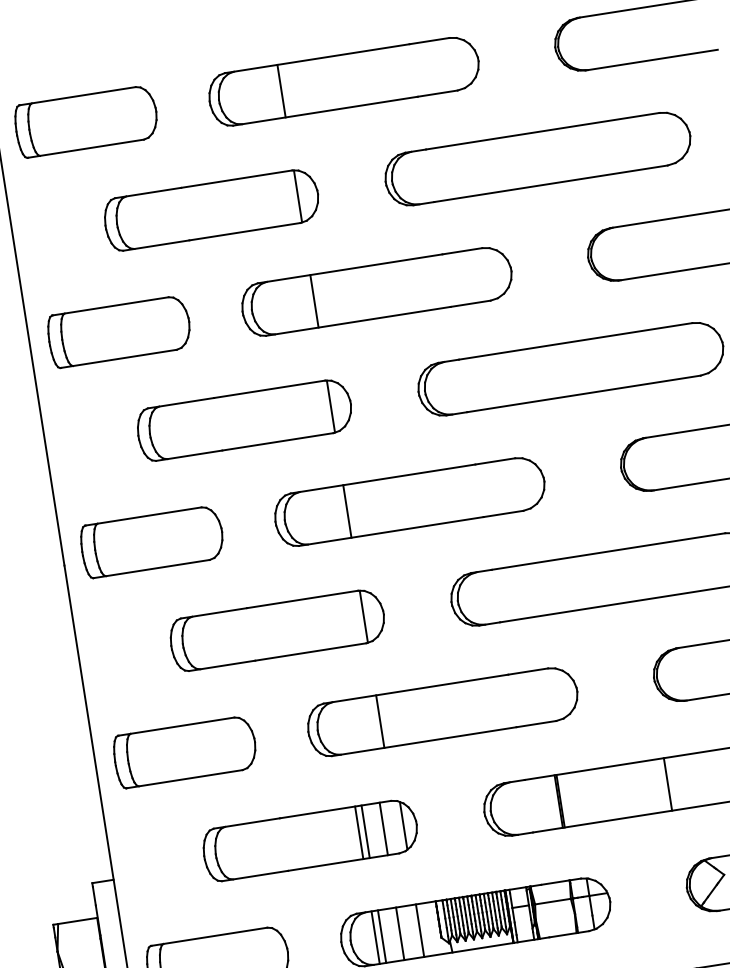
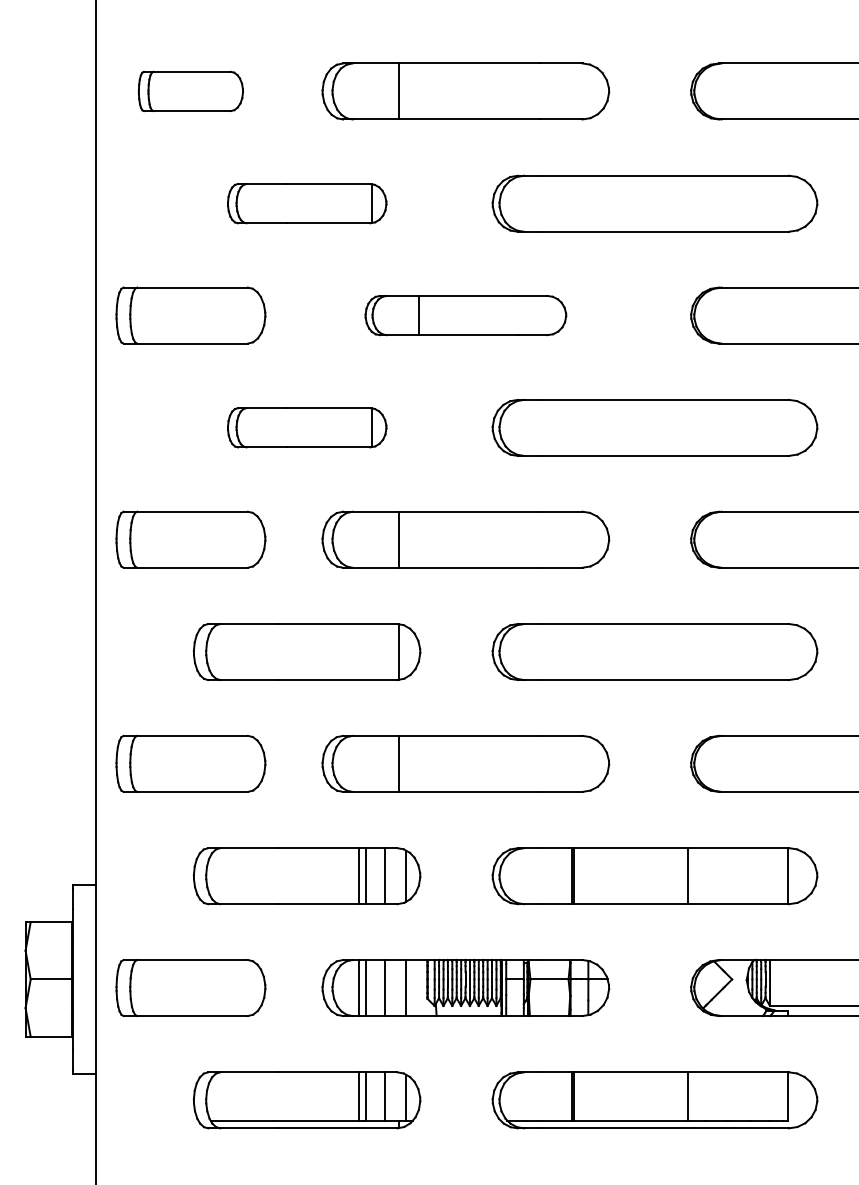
part: (85, 121) -> (190, 91), size x0.7
part: (212, 209) -> (307, 203), size x0.7
part: (376, 291) -> (465, 315), size x0.7
part: (245, 419) -> (307, 427), size x0.7

